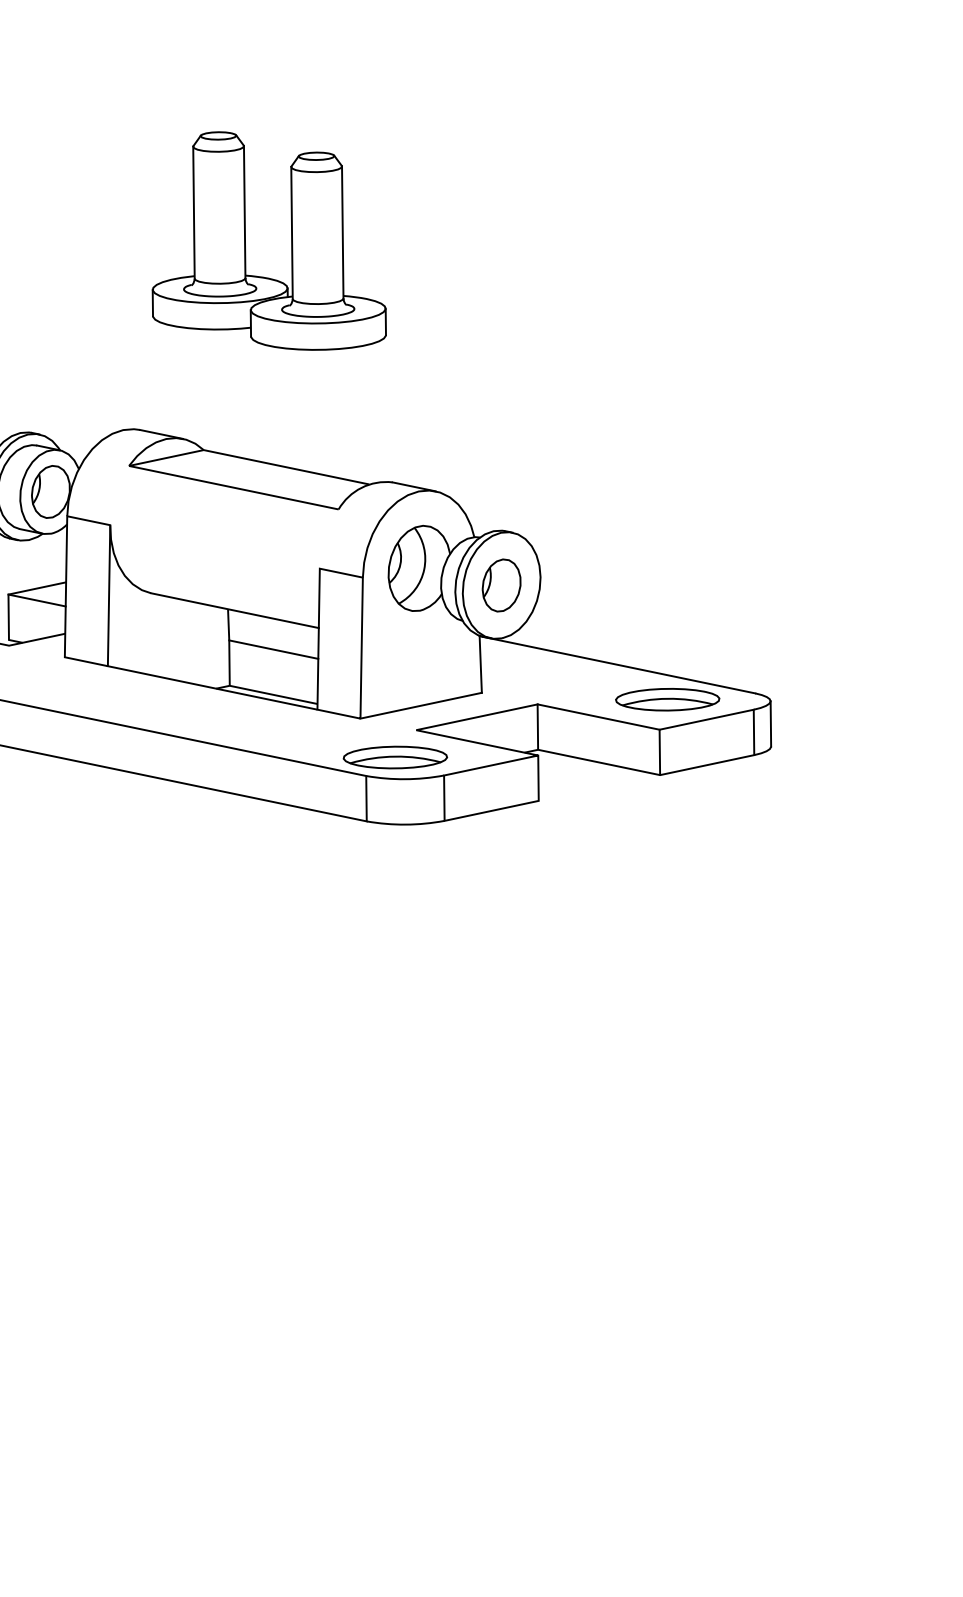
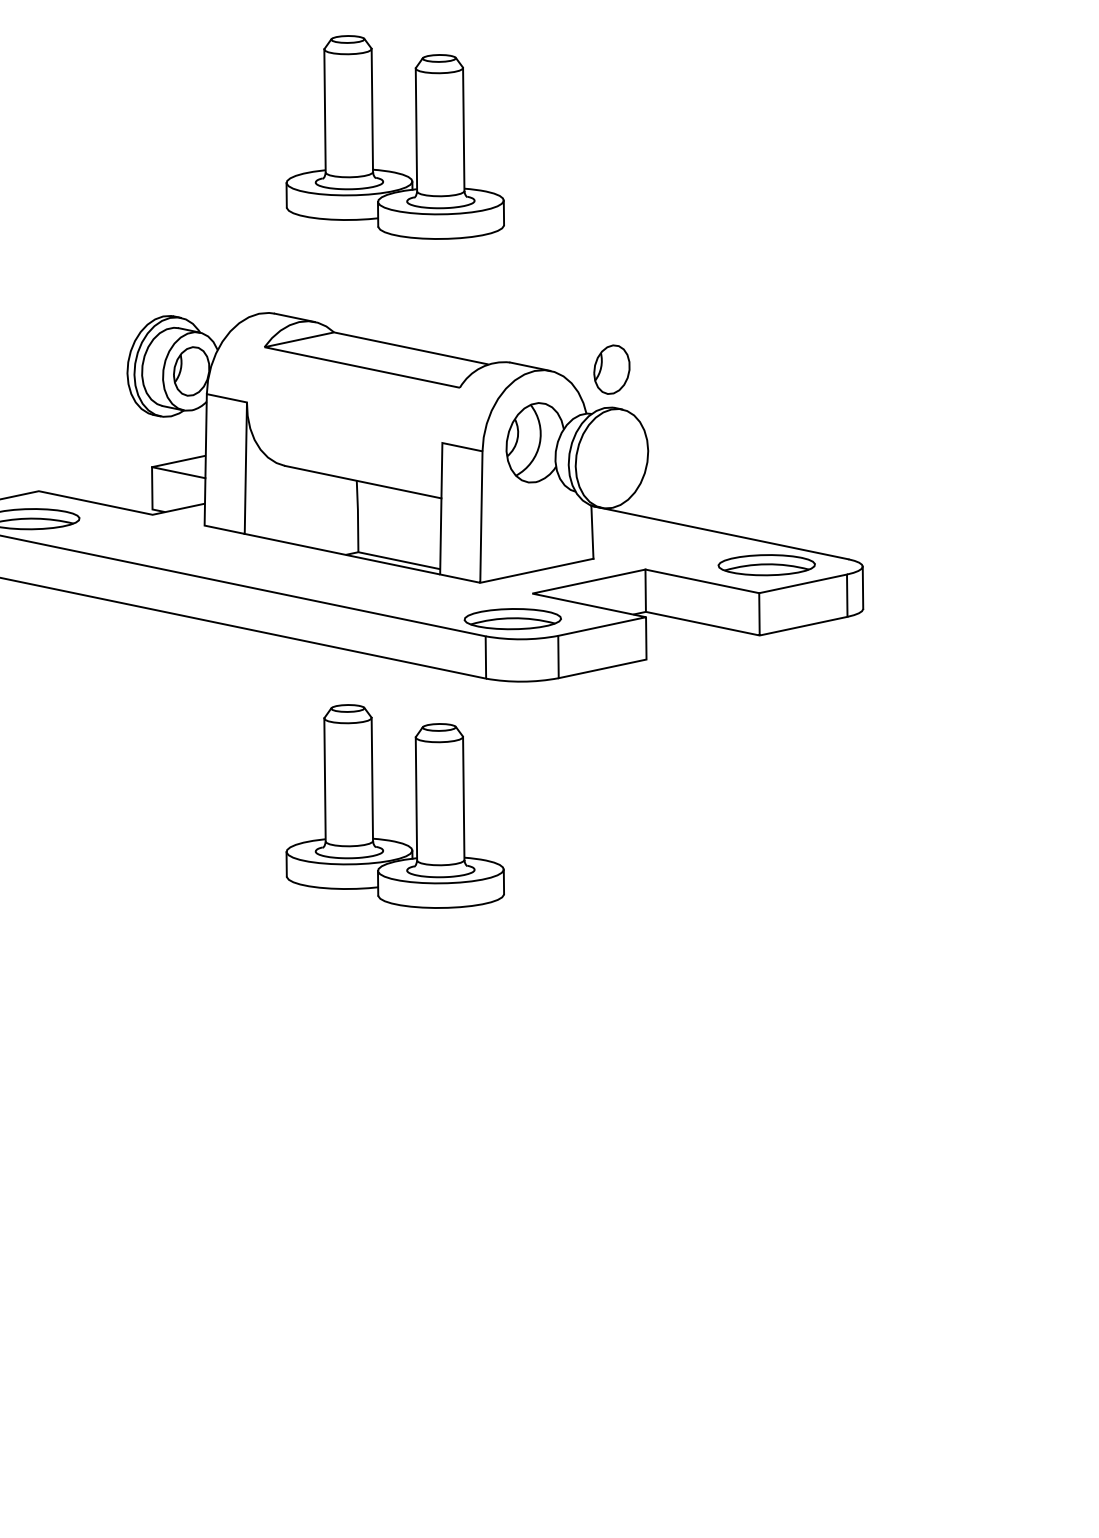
part: (501, 585) -> (611, 369), moved
line: (272, 649) -> (398, 518), removed
part: (245, 958) -> (373, 806), added

